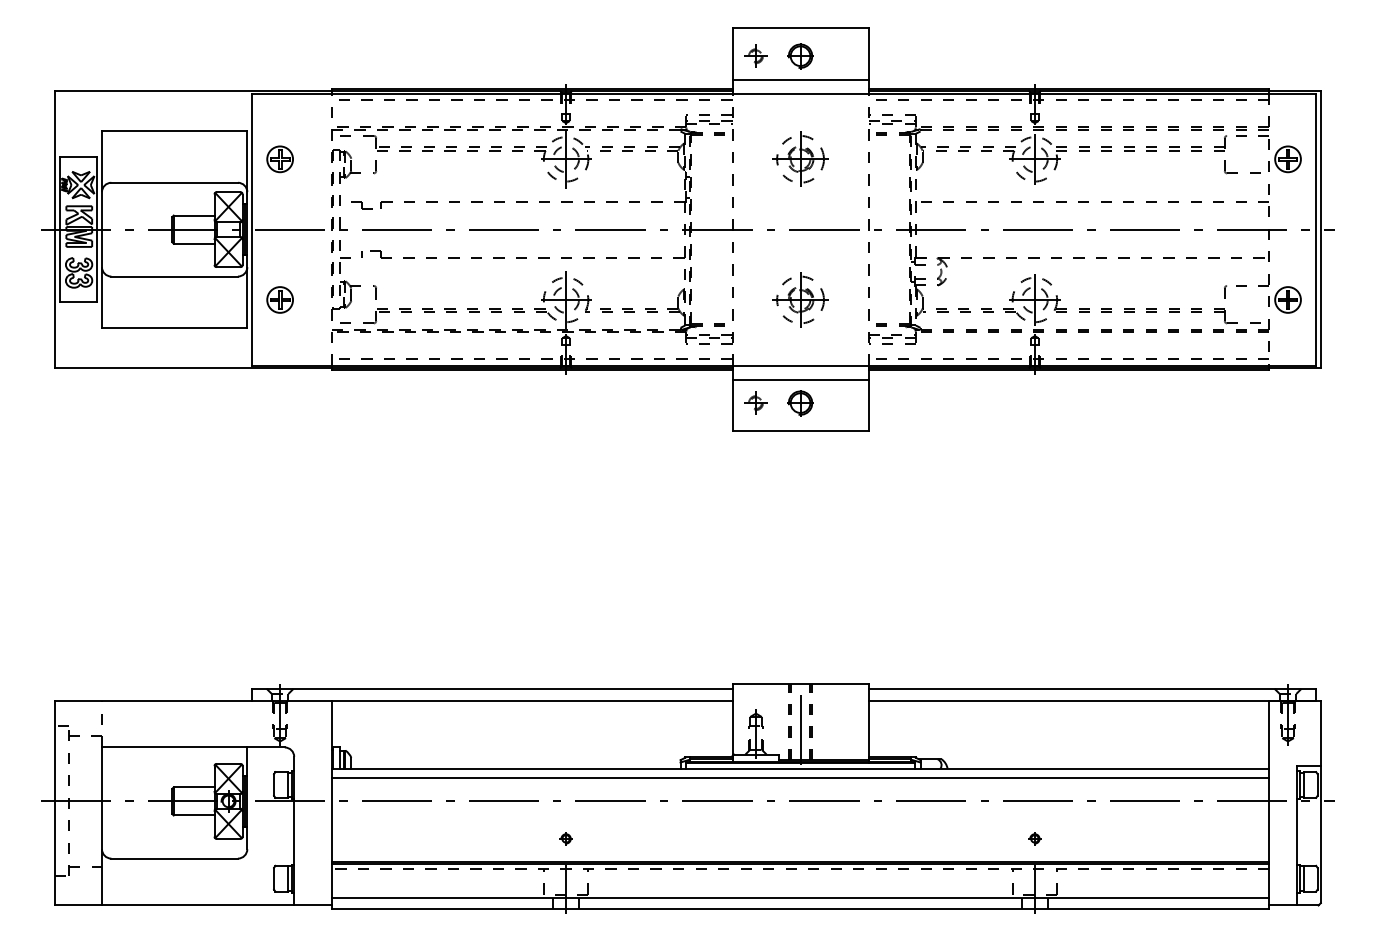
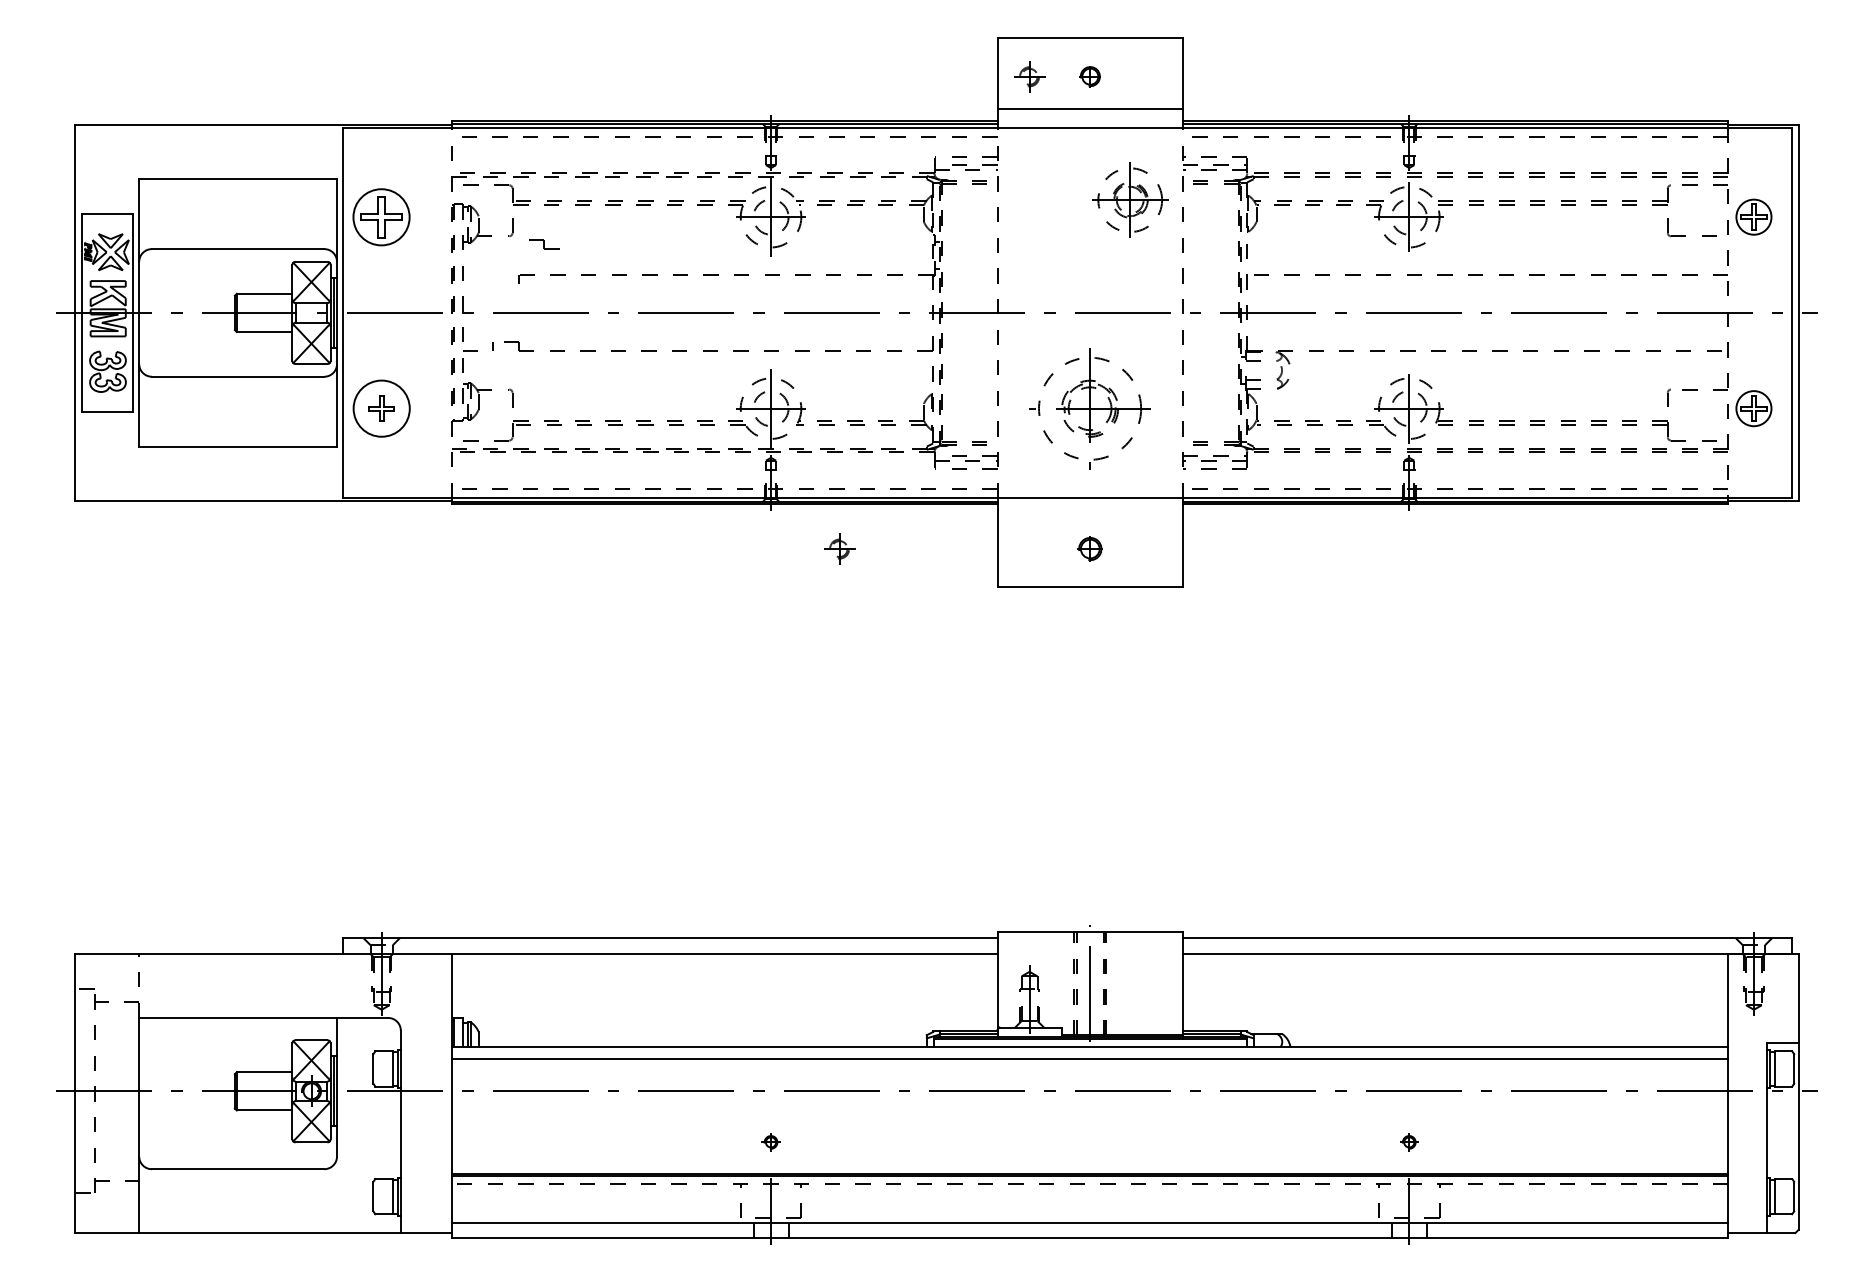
part: (800, 56) -> (1090, 76), size x0.6
part: (279, 158) -> (381, 216), size x1.6
part: (800, 158) -> (1130, 199), moved
part: (362, 205) -> (544, 244), moved
circle: (279, 299) -> (381, 408), size x1.6
part: (800, 299) -> (1090, 408), size x1.6
line: (800, 379) -> (1089, 517), removed
part: (755, 402) -> (839, 548), moved
part: (800, 402) -> (1090, 548), size x0.7

